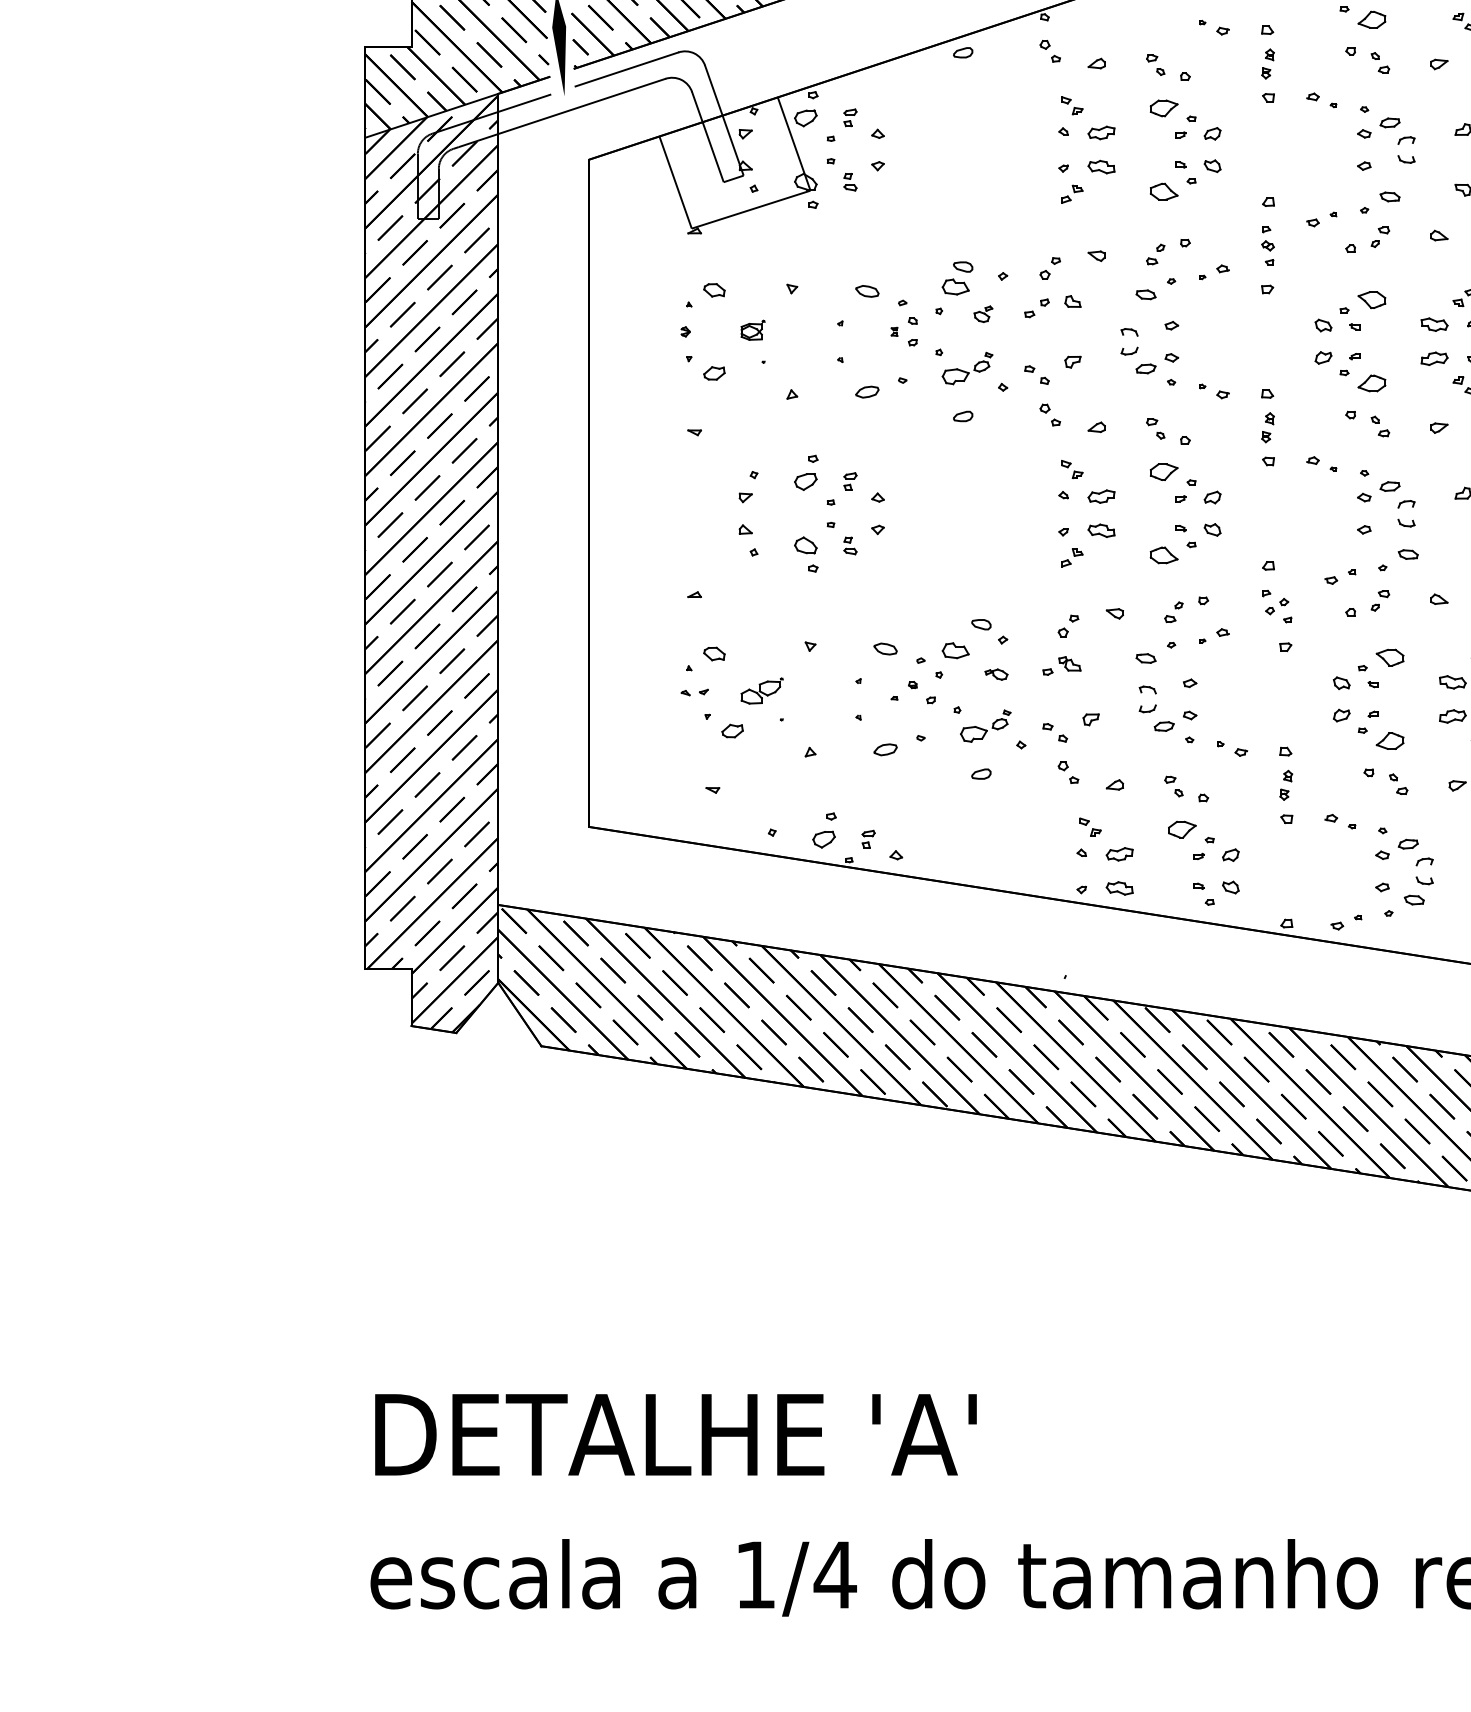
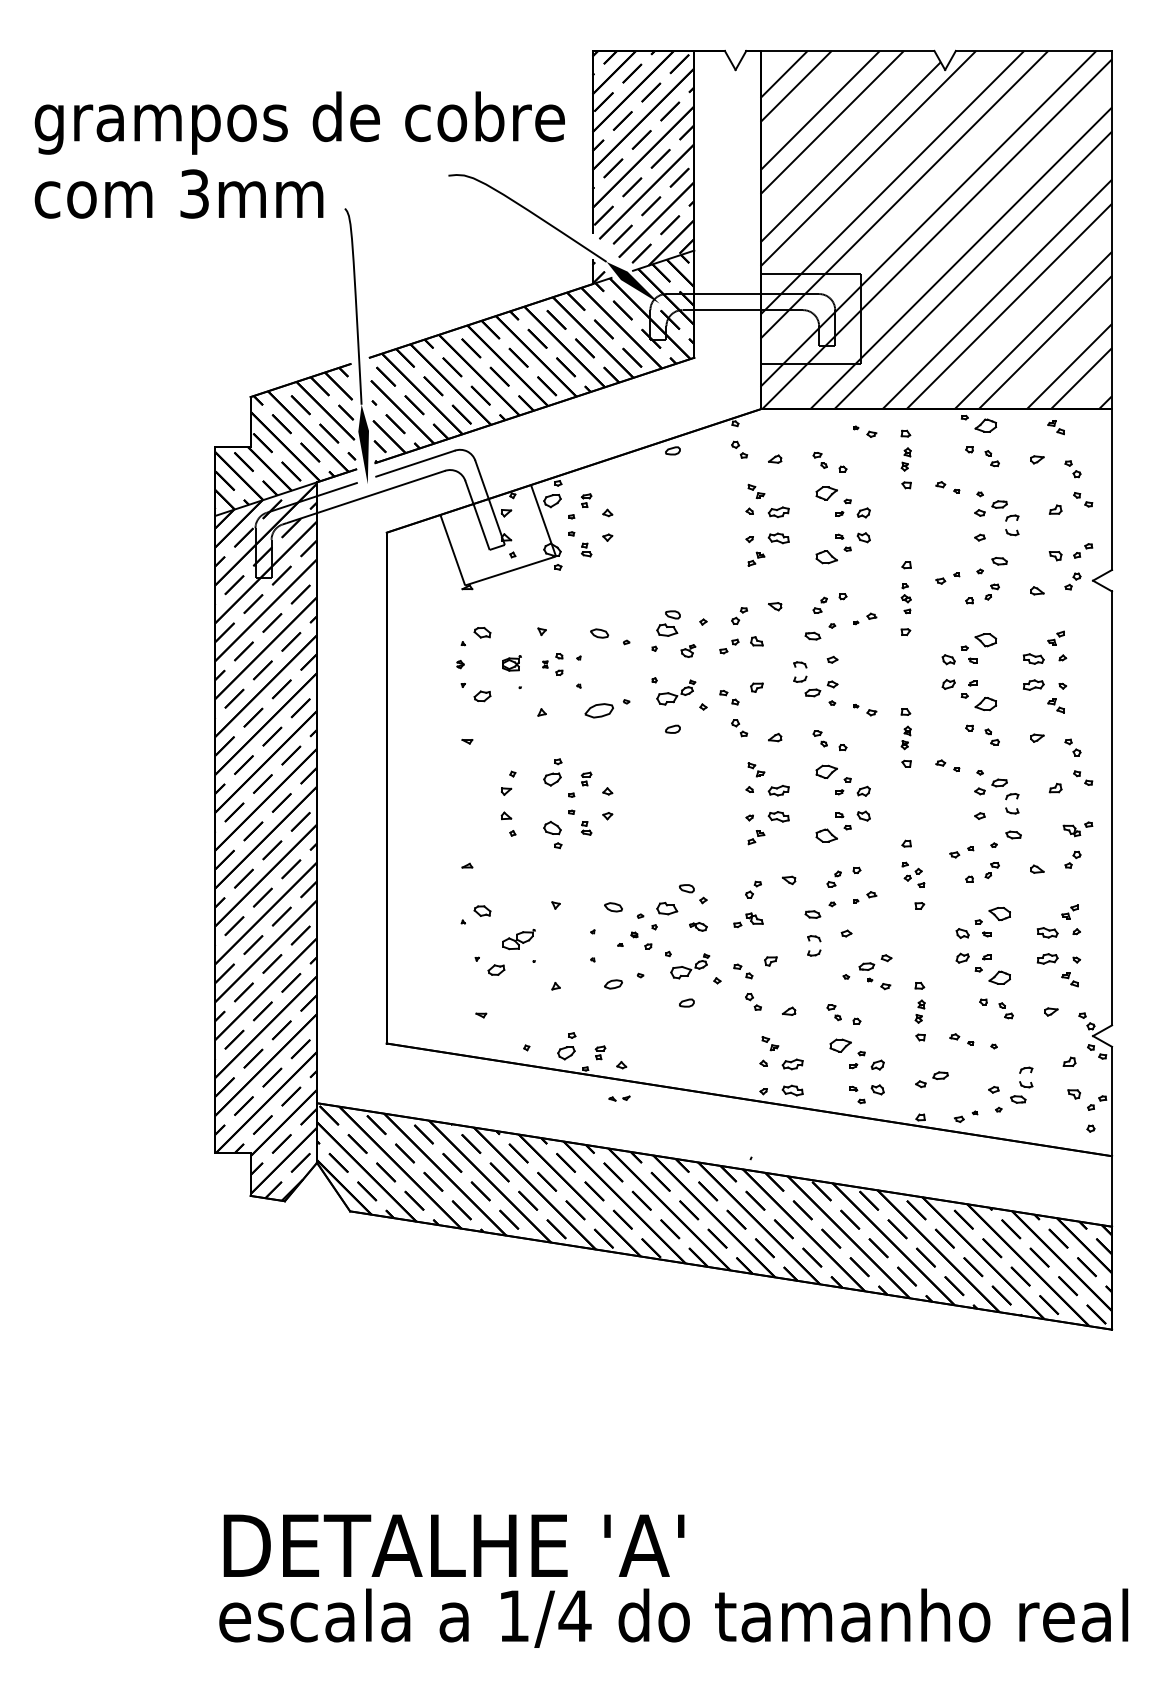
part: (903, 331) -> (552, 664), moved
part: (867, 391) -> (599, 710), size x1.6
part: (694, 692) -> (619, 1098), moved
part: (1175, 721) -> (875, 962), moved
part: (1396, 849) -> (931, 1079), moved
text: (675, 1434) -> (453, 1545), moved

